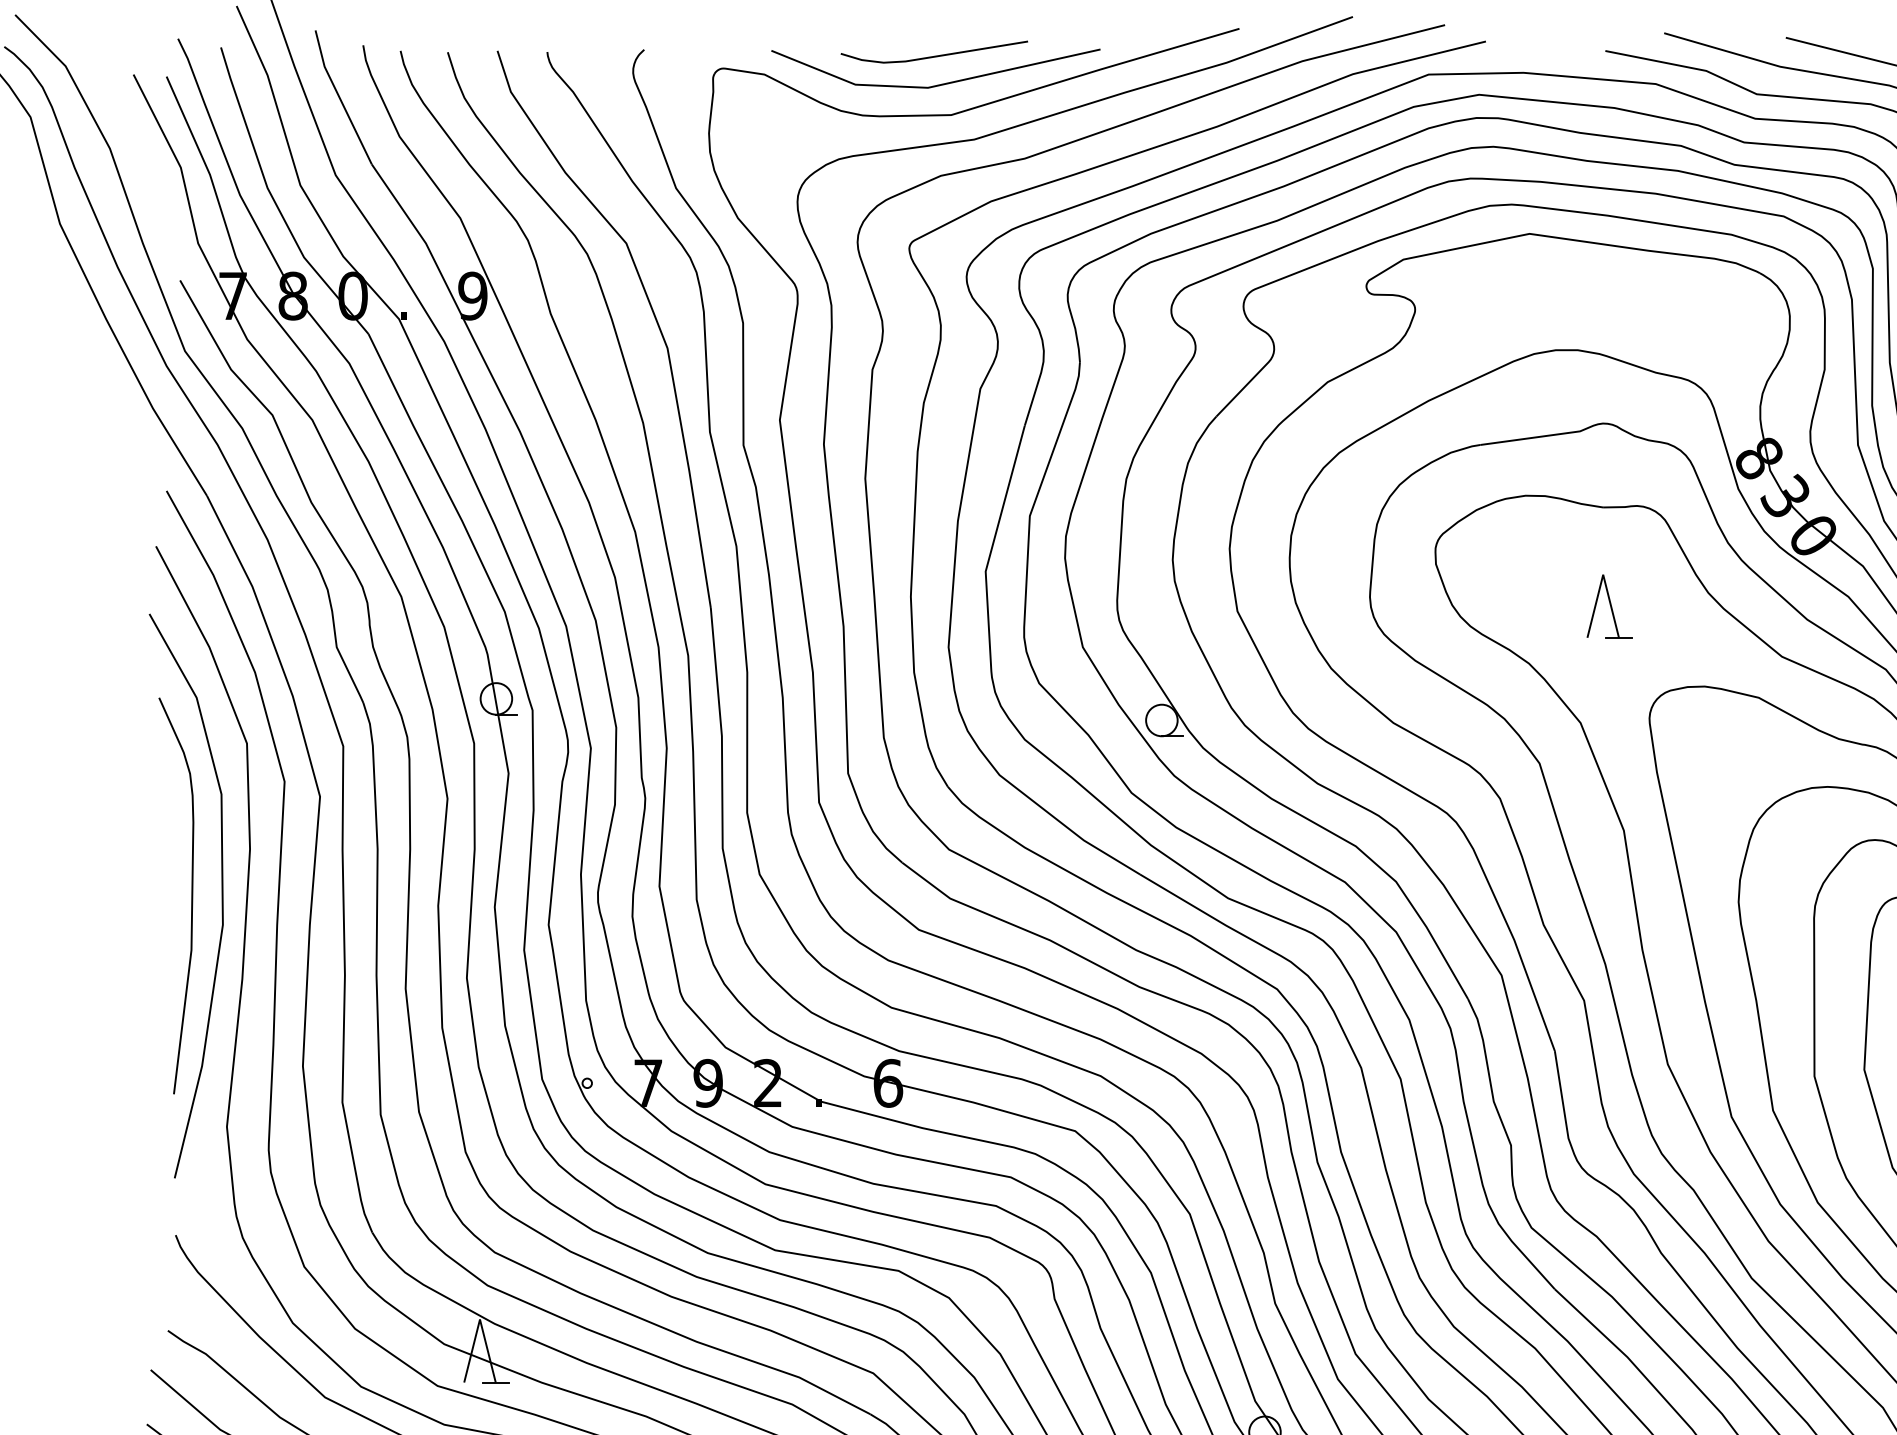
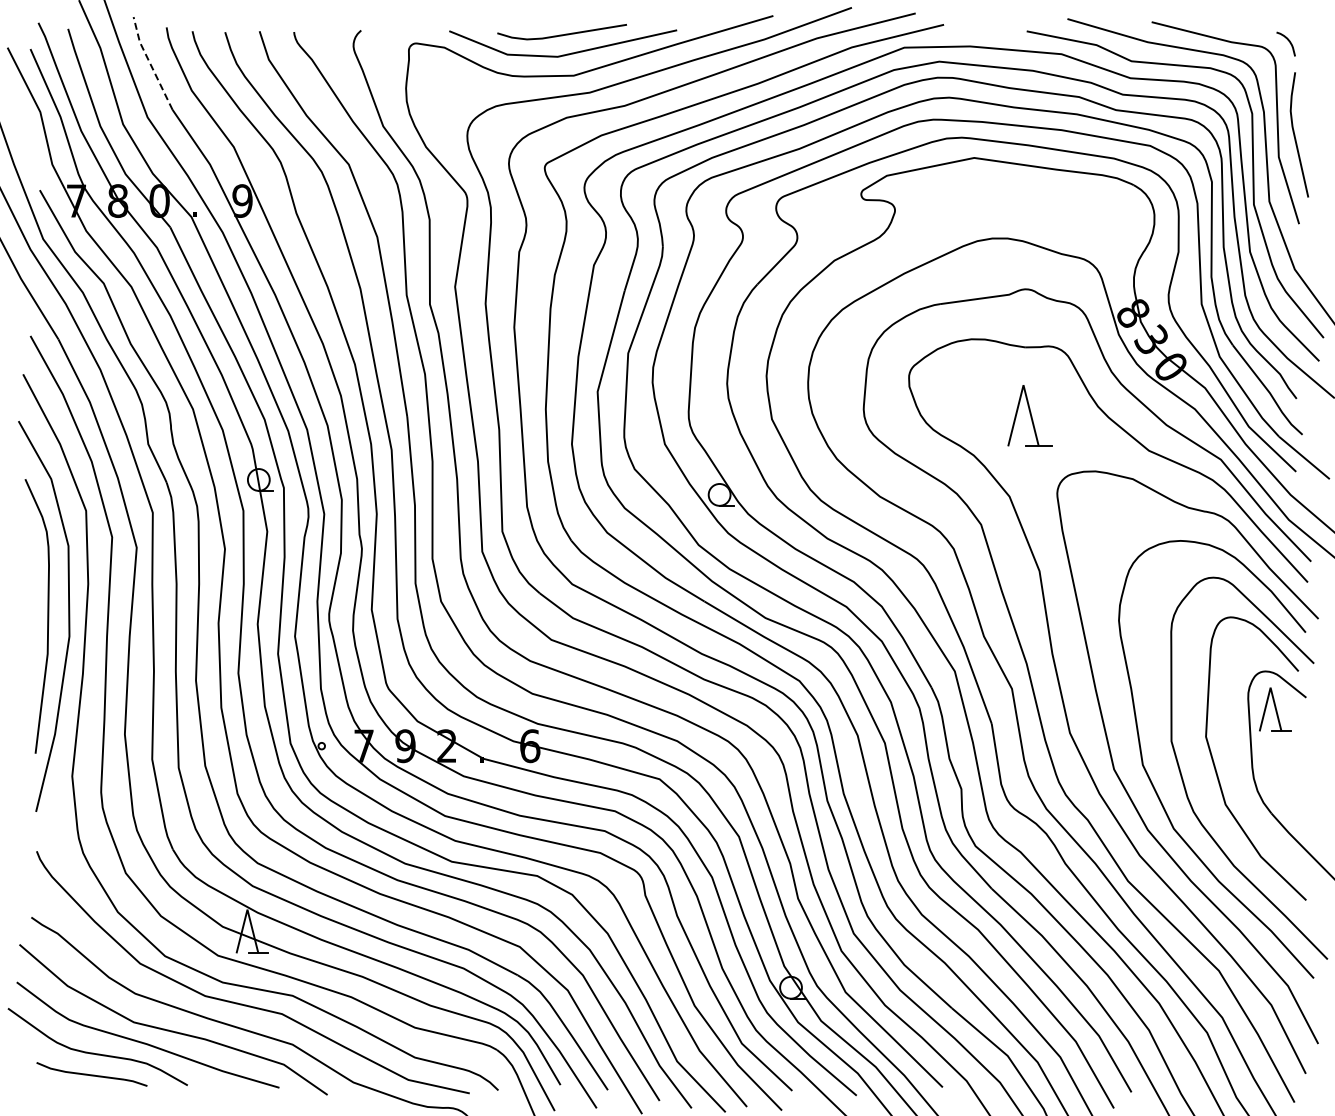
line: (339, 97) -> (150, 63), solid -> dashed
part: (1609, 605) -> (1029, 415), size x1.4

